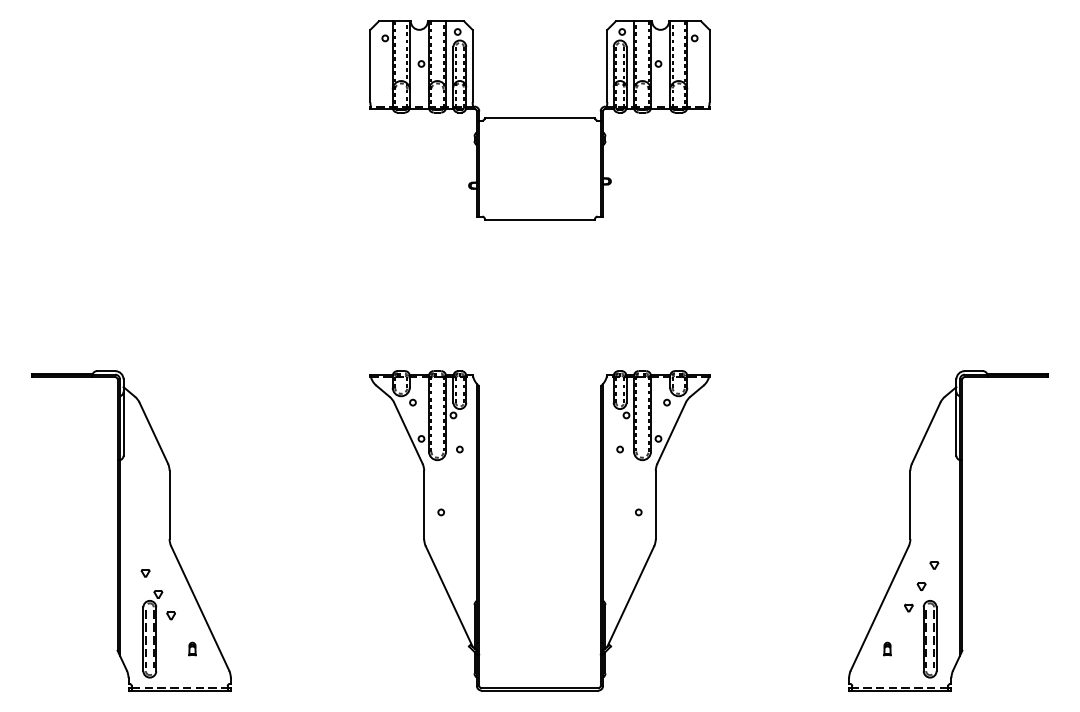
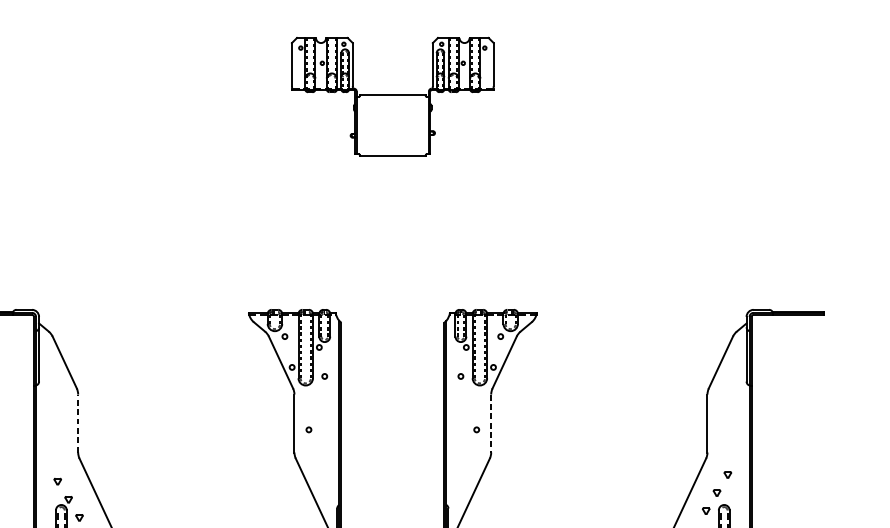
part: (539, 120) -> (392, 96), size x0.7
line: (169, 504) -> (78, 423), solid -> dashed
line: (655, 505) -> (490, 423), solid -> dashed

